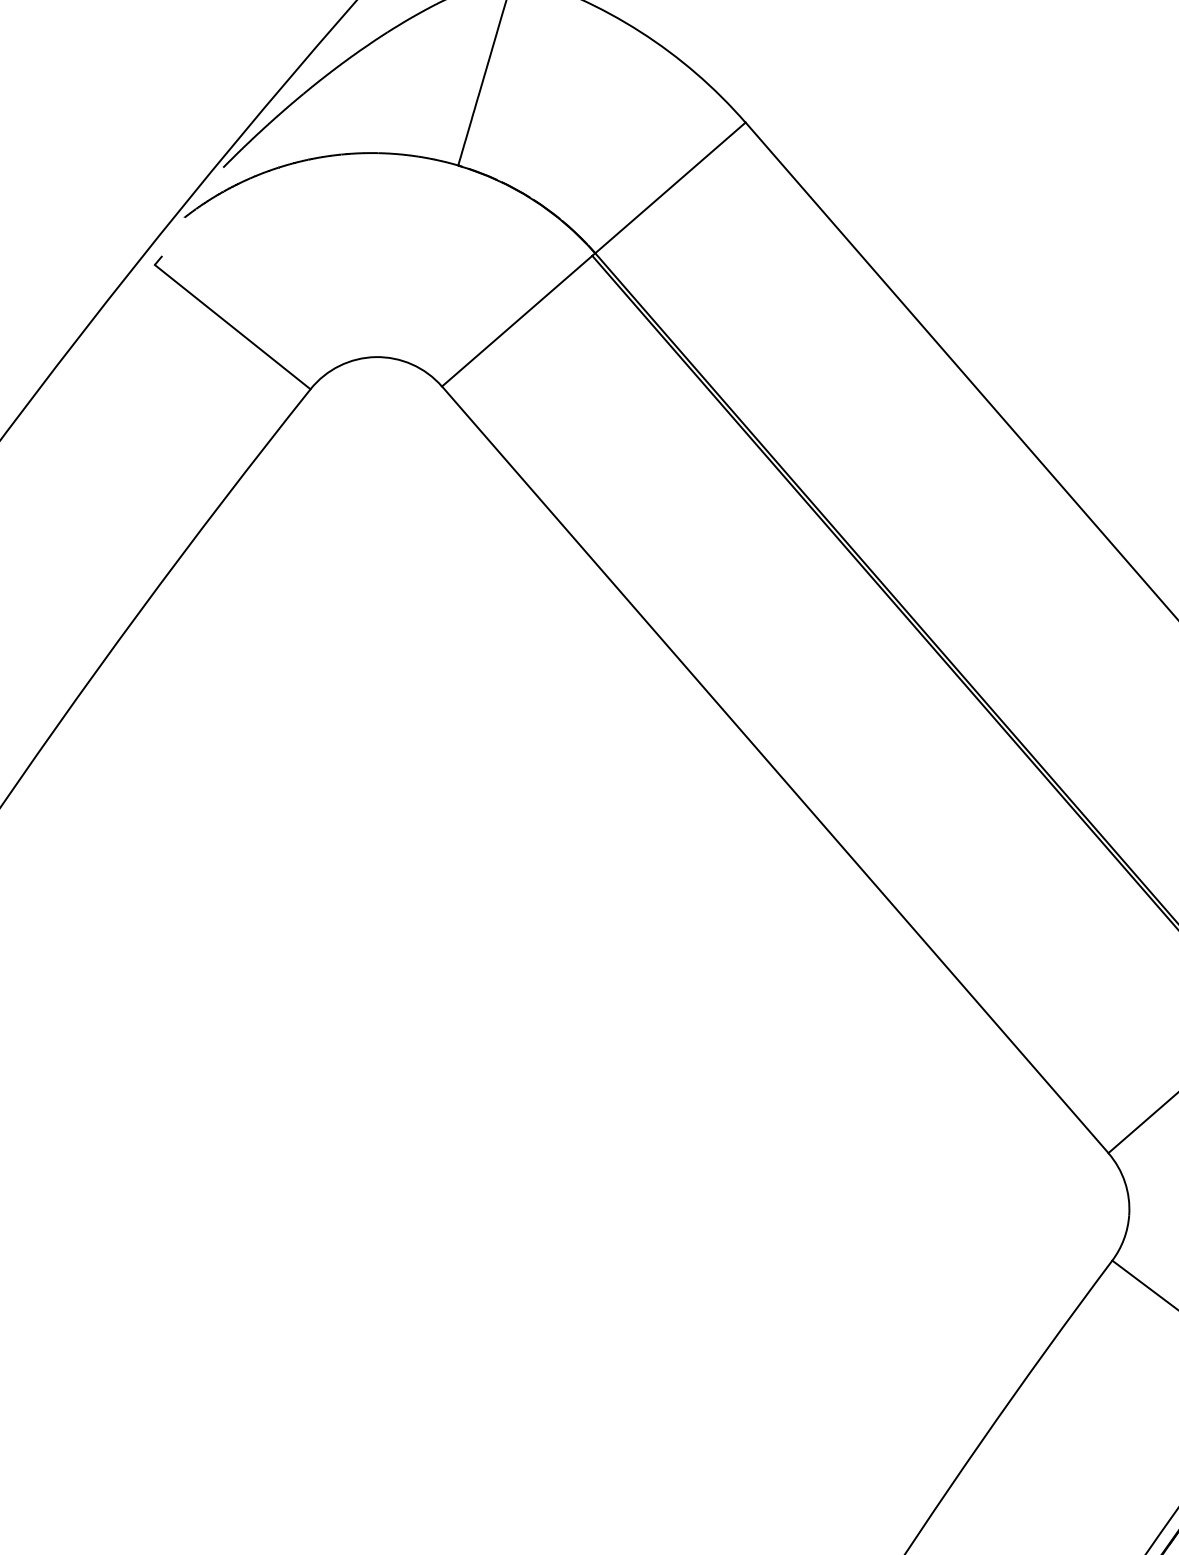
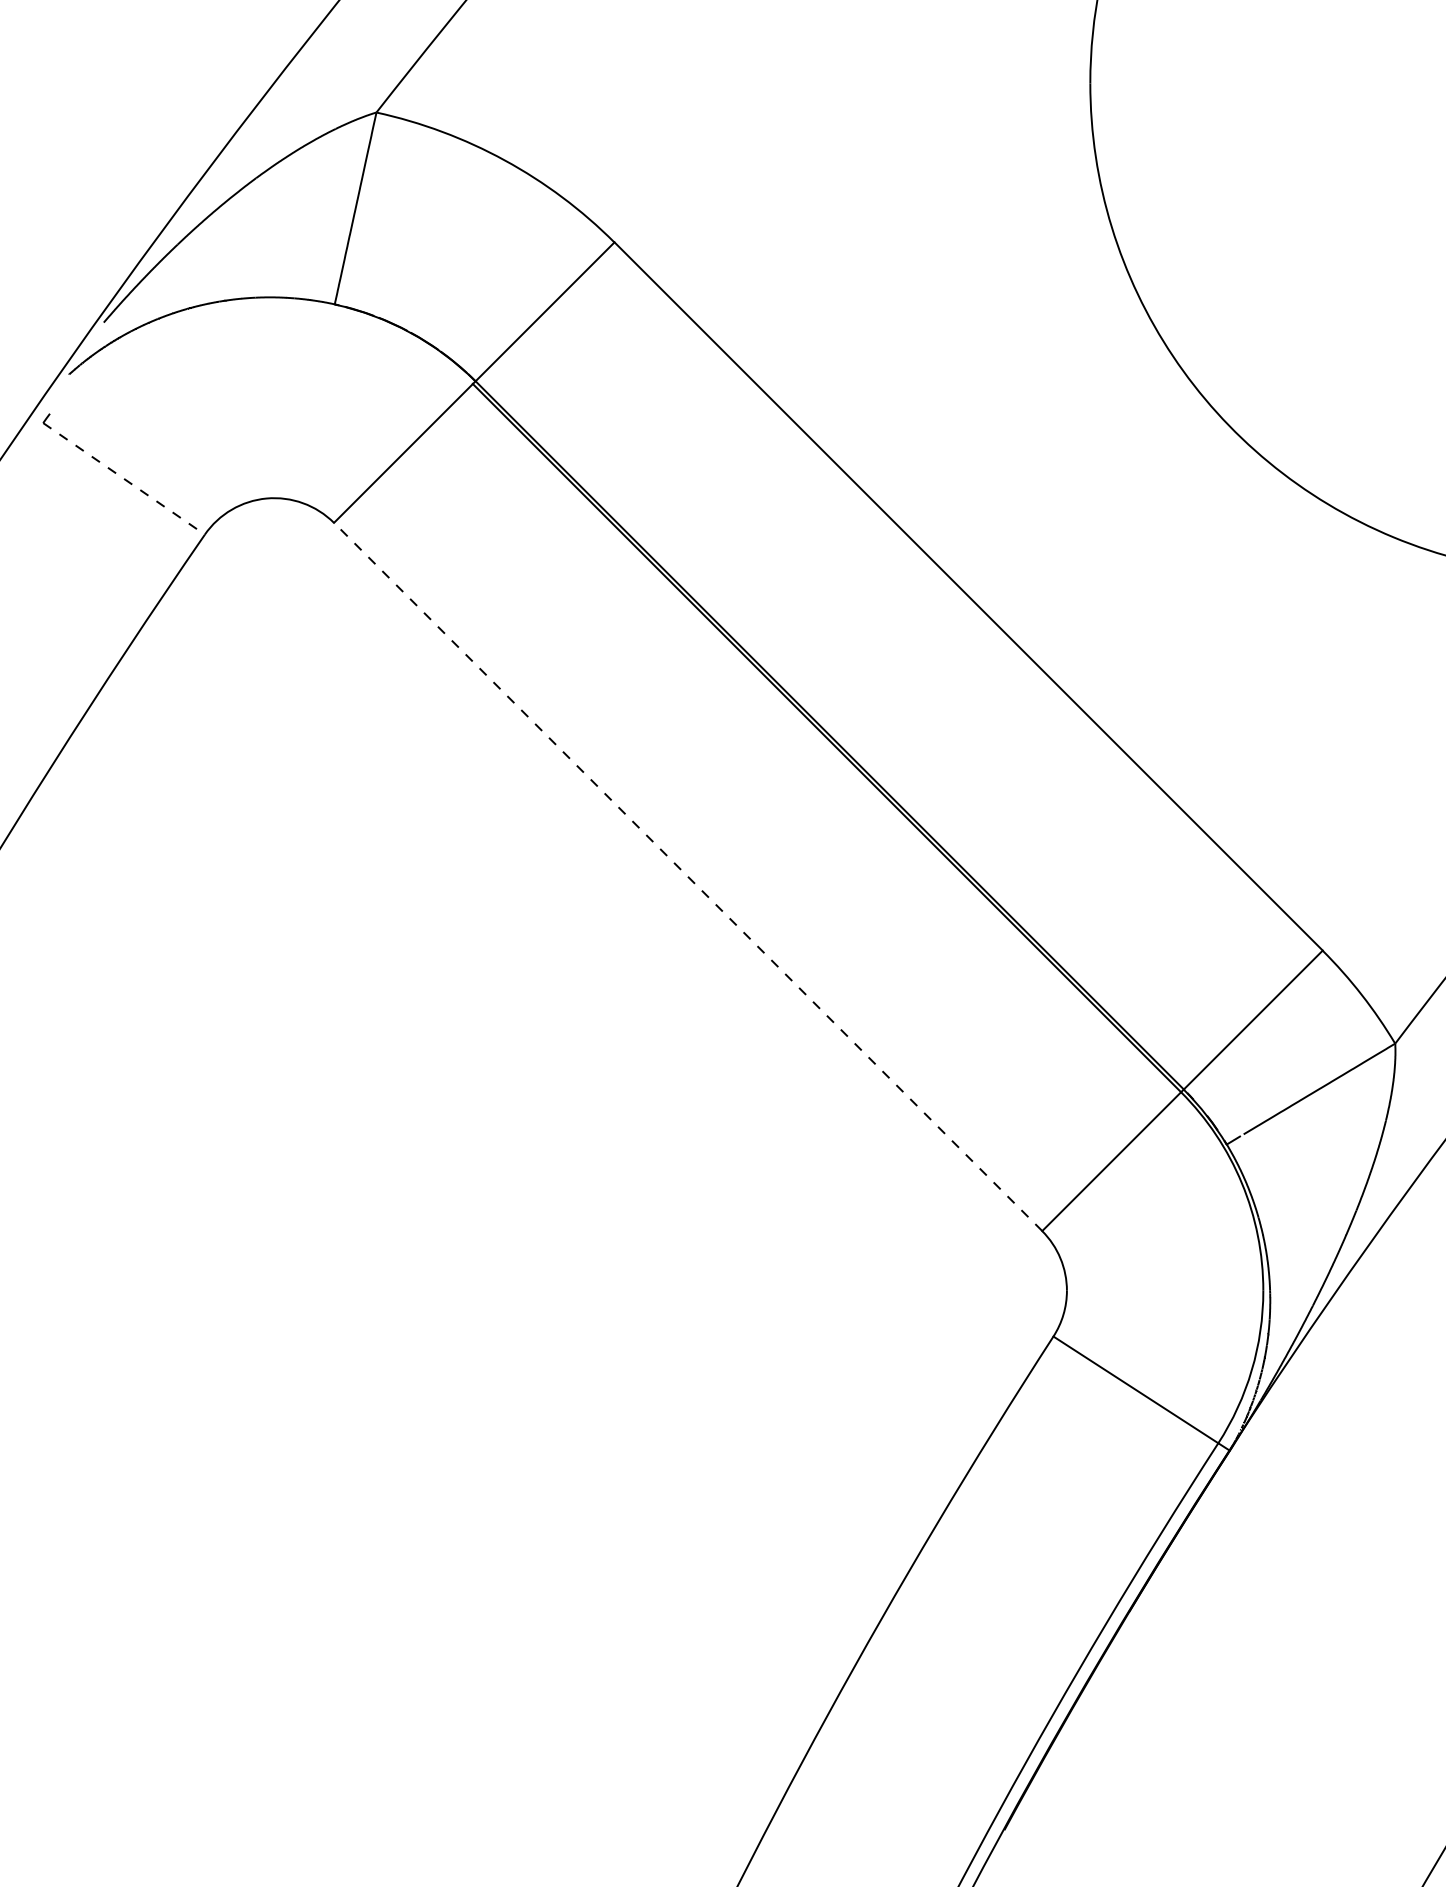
line: (233, 327) -> (124, 479), solid -> dashed
line: (775, 769) -> (688, 876), solid -> dashed

